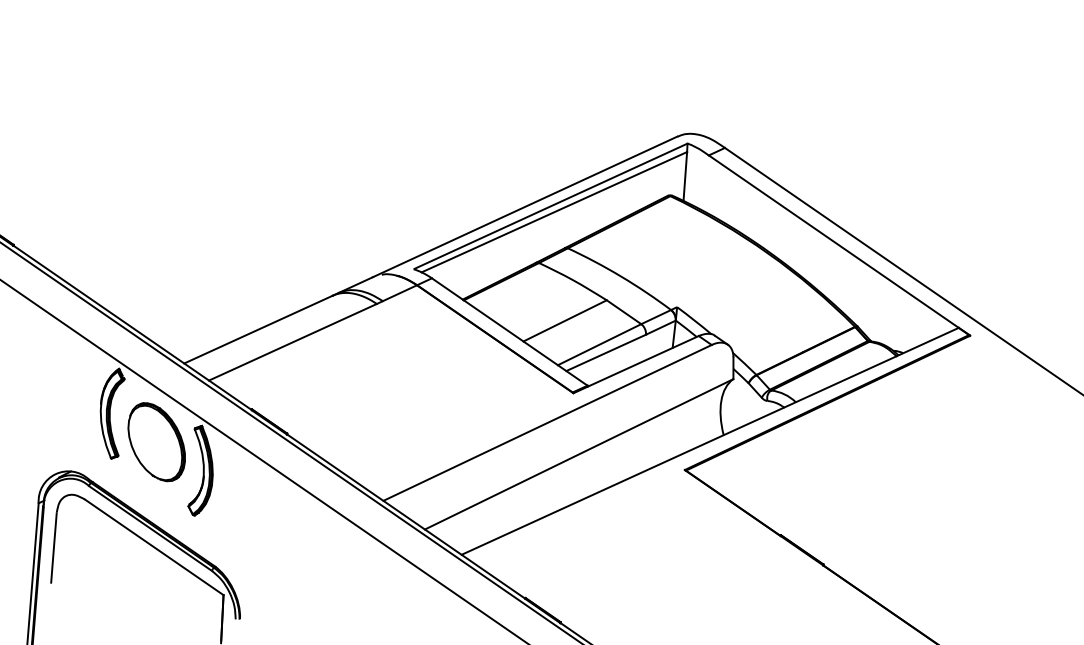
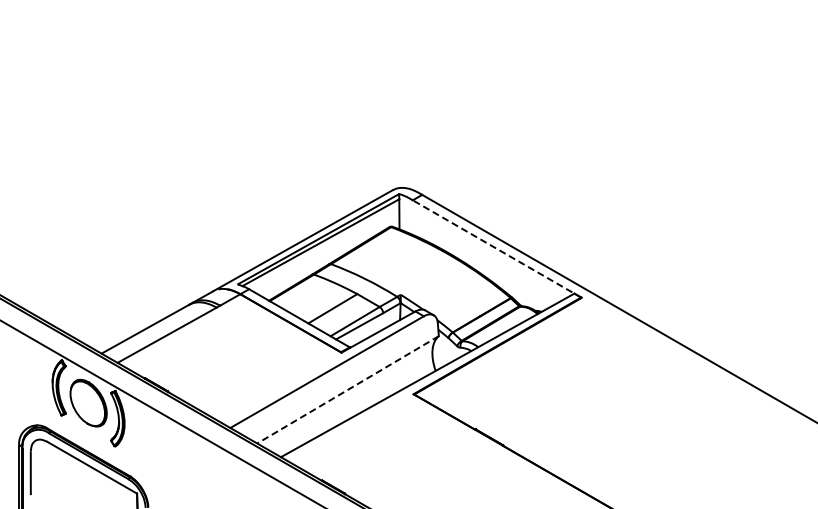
line: (839, 246) -> (497, 249), solid -> dashed
line: (578, 455) -> (347, 390), solid -> dashed

